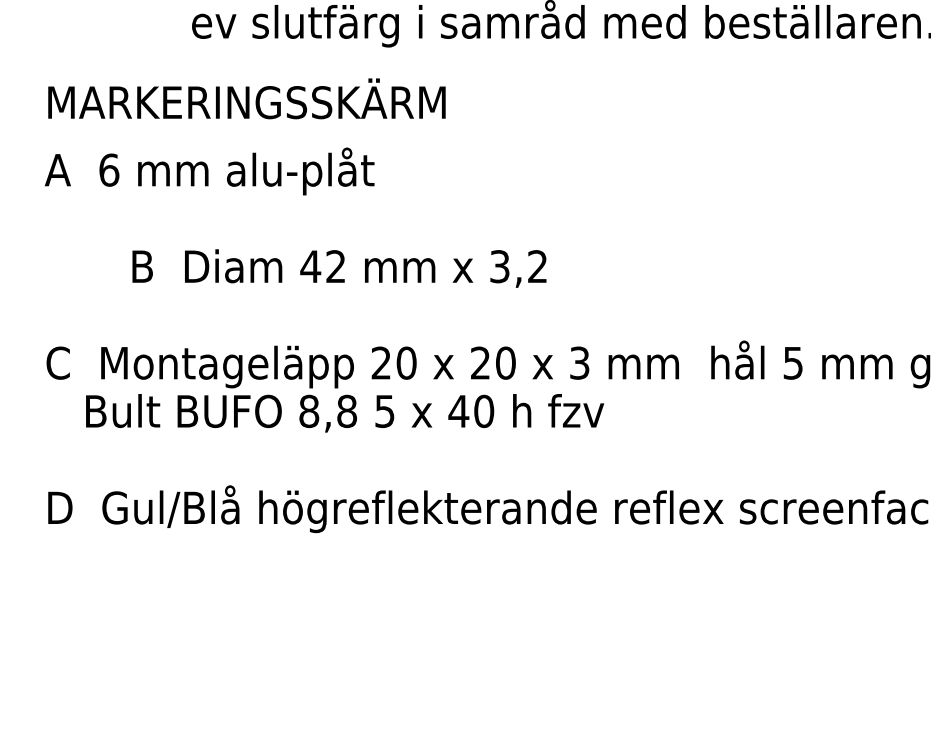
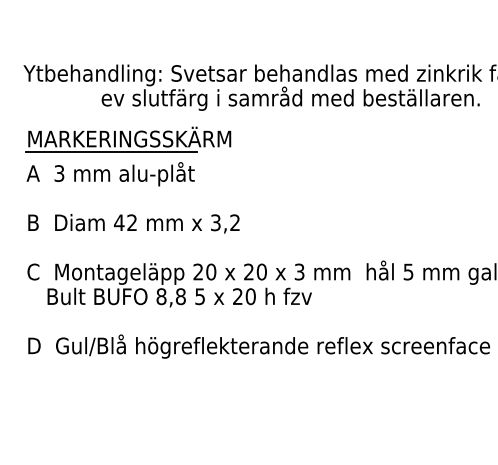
line: (211, 128) -> (111, 152), added
text: (109, 170) -> (59, 173), 6 -> 3
text: (338, 268) -> (133, 223), moved
text: (458, 411) -> (237, 296), 40 -> 20

